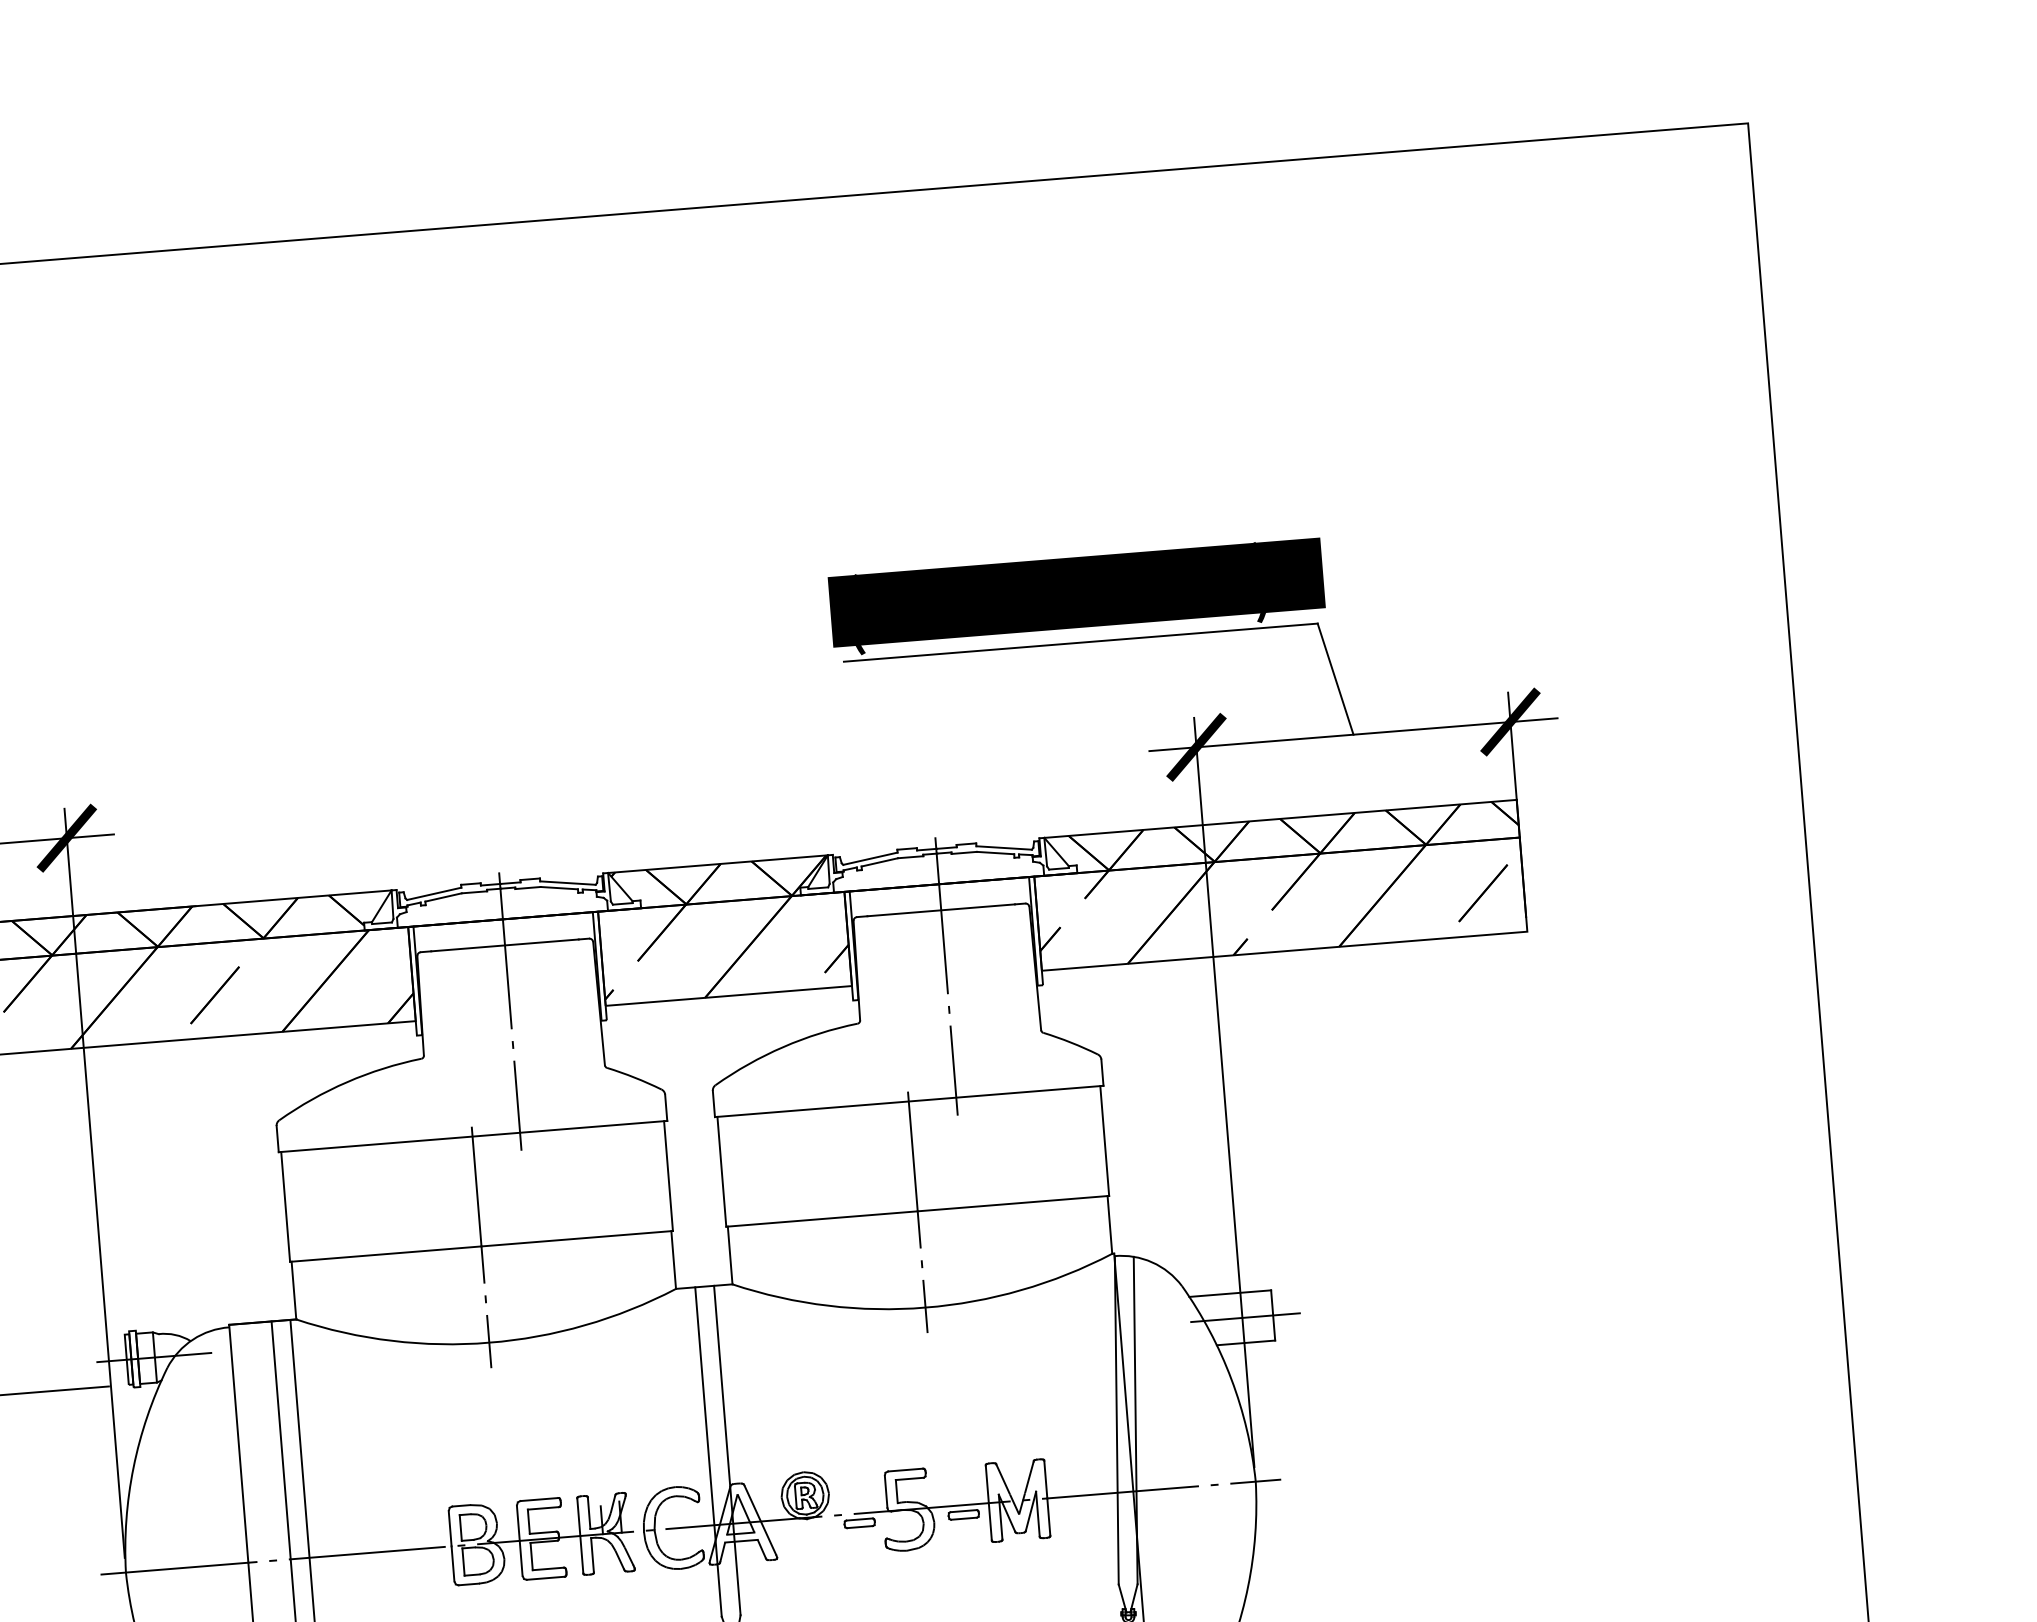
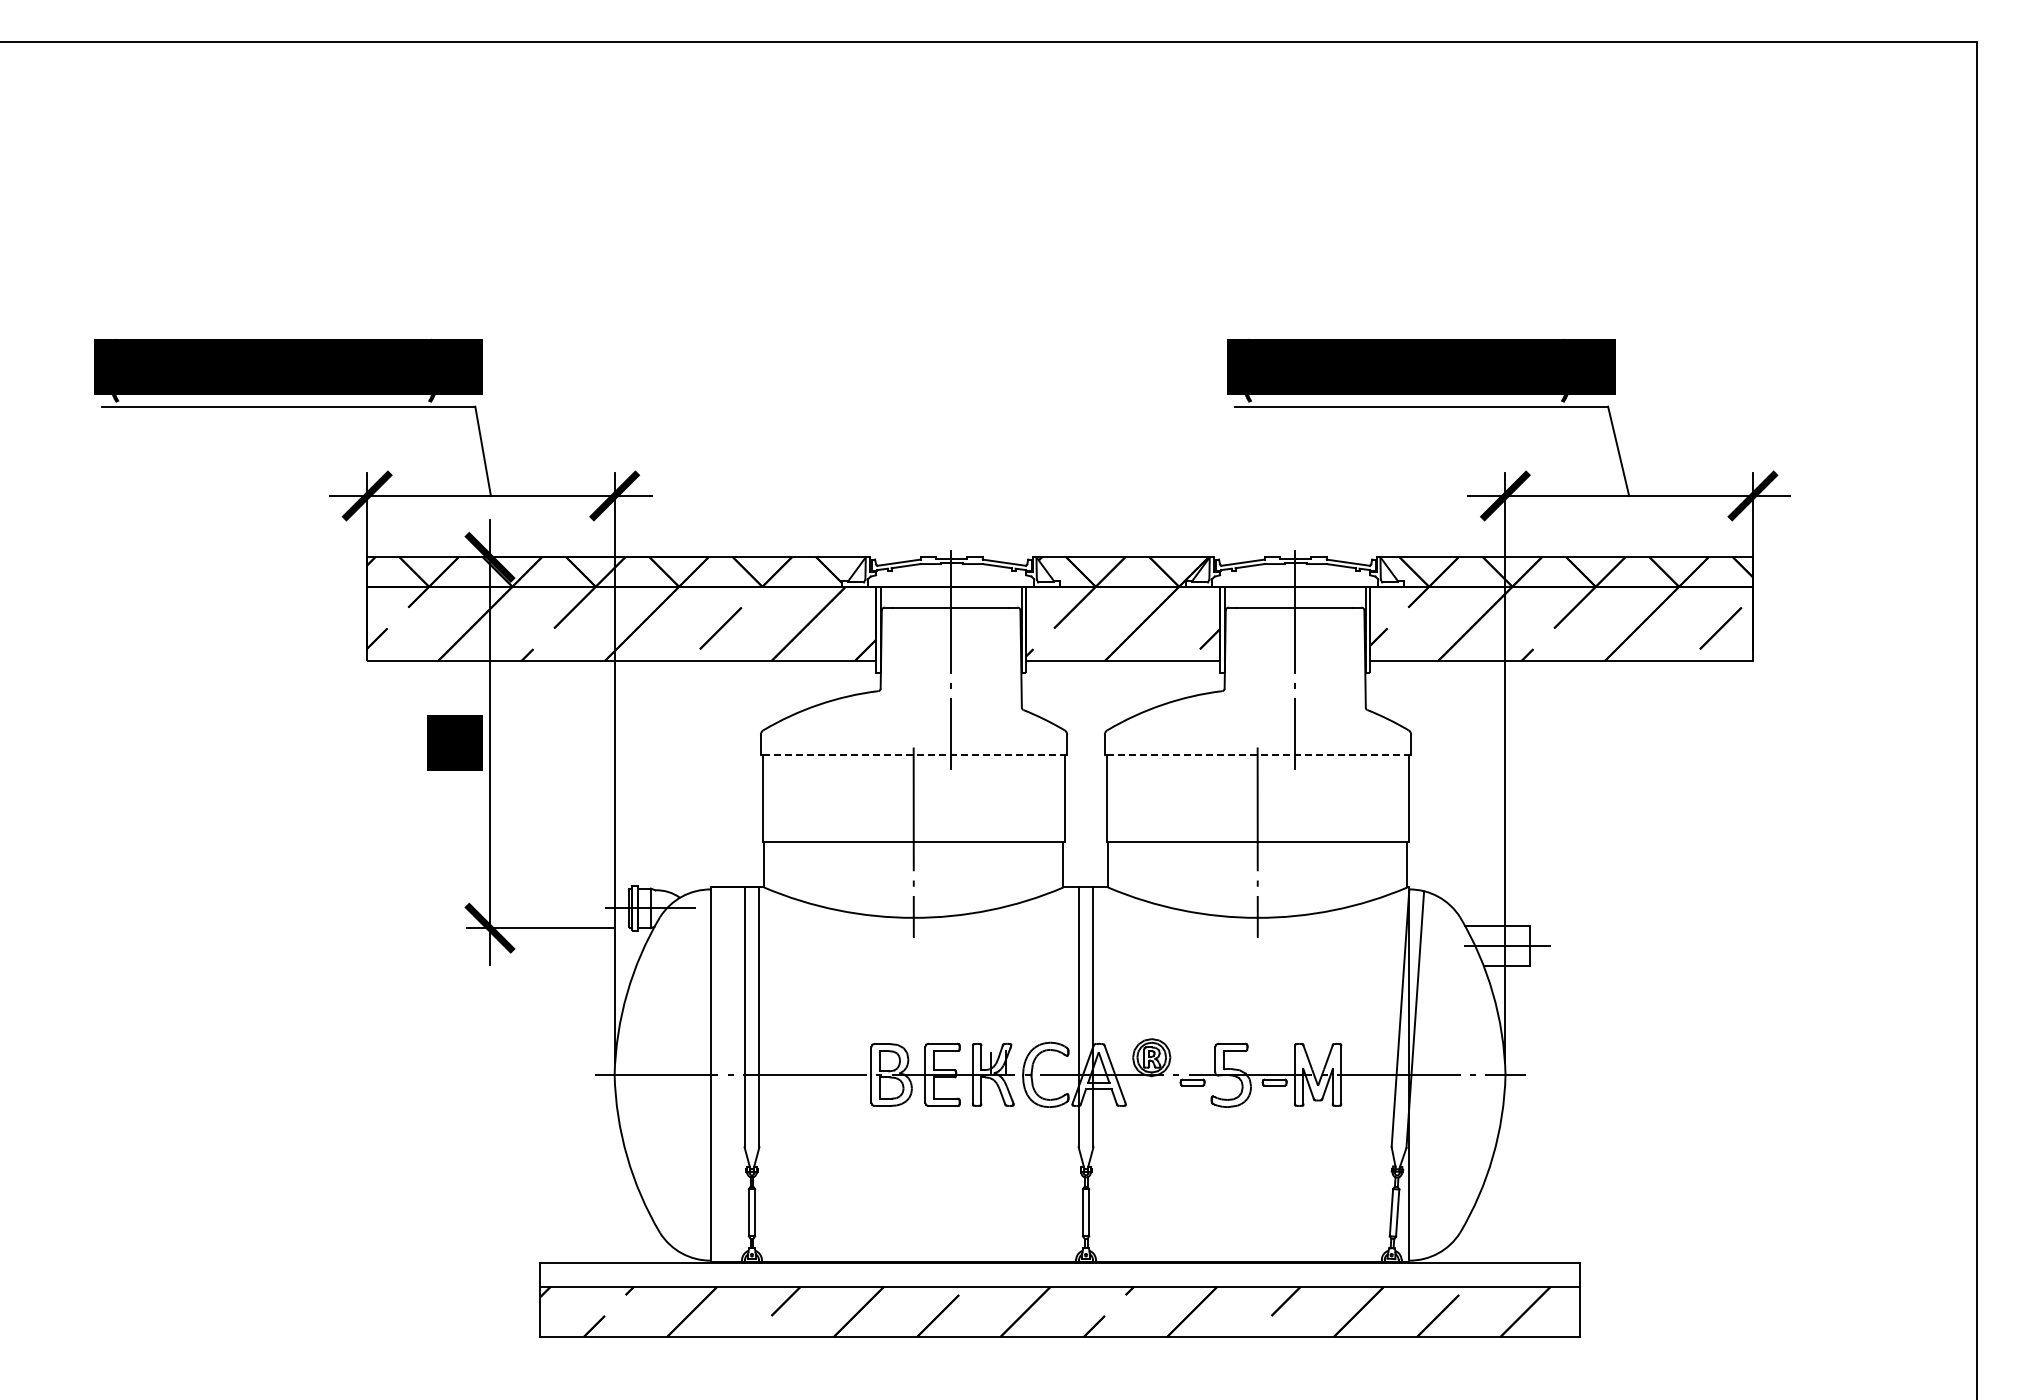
line: (908, 1101) -> (1257, 755), solid -> dashed
line: (472, 1136) -> (913, 755), solid -> dashed

